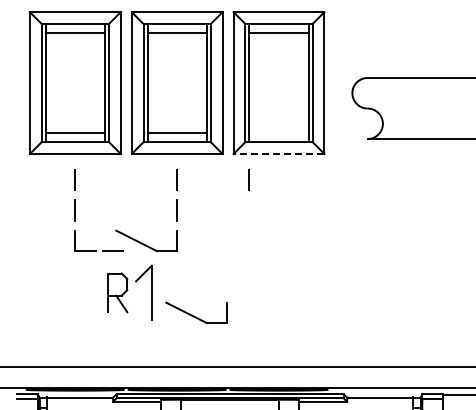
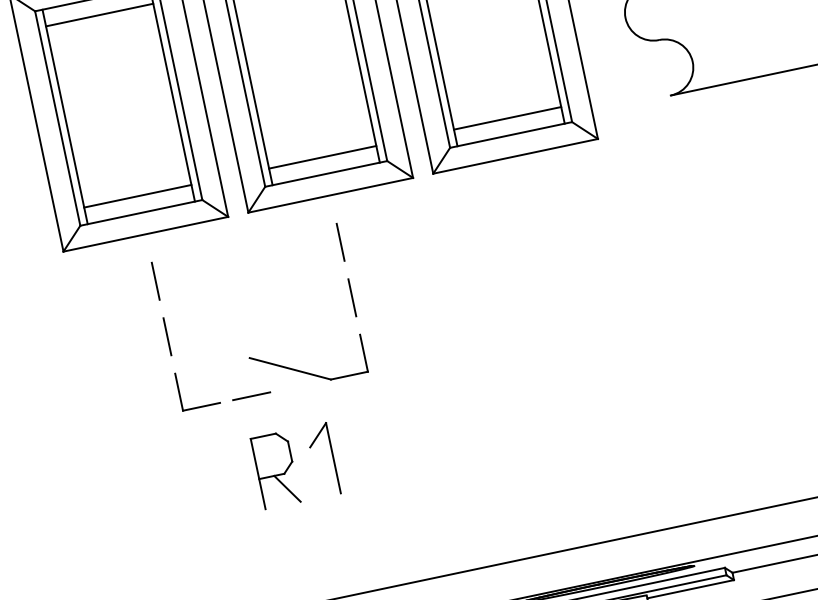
line: (278, 132) -> (506, 117), added
line: (278, 153) -> (514, 155), dashed -> solid
line: (248, 179) -> (469, 214), removed
part: (143, 292) -> (322, 459), size x0.71
part: (196, 312) -> (426, 475), removed

